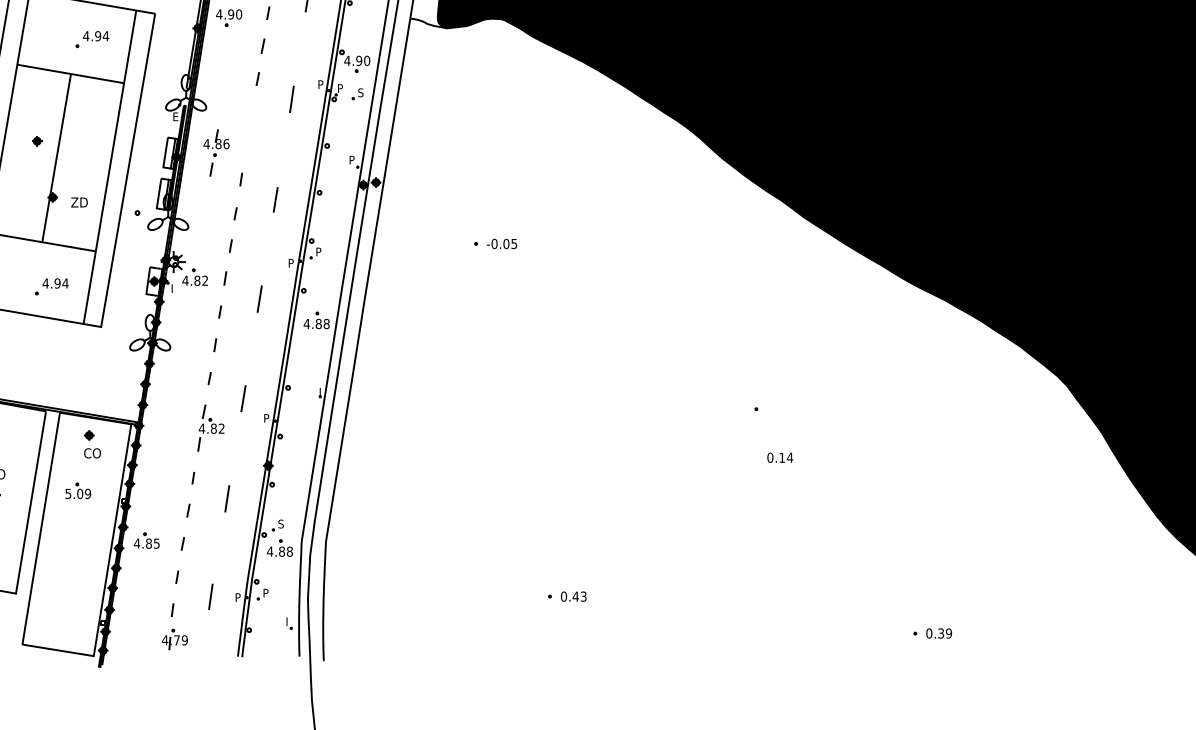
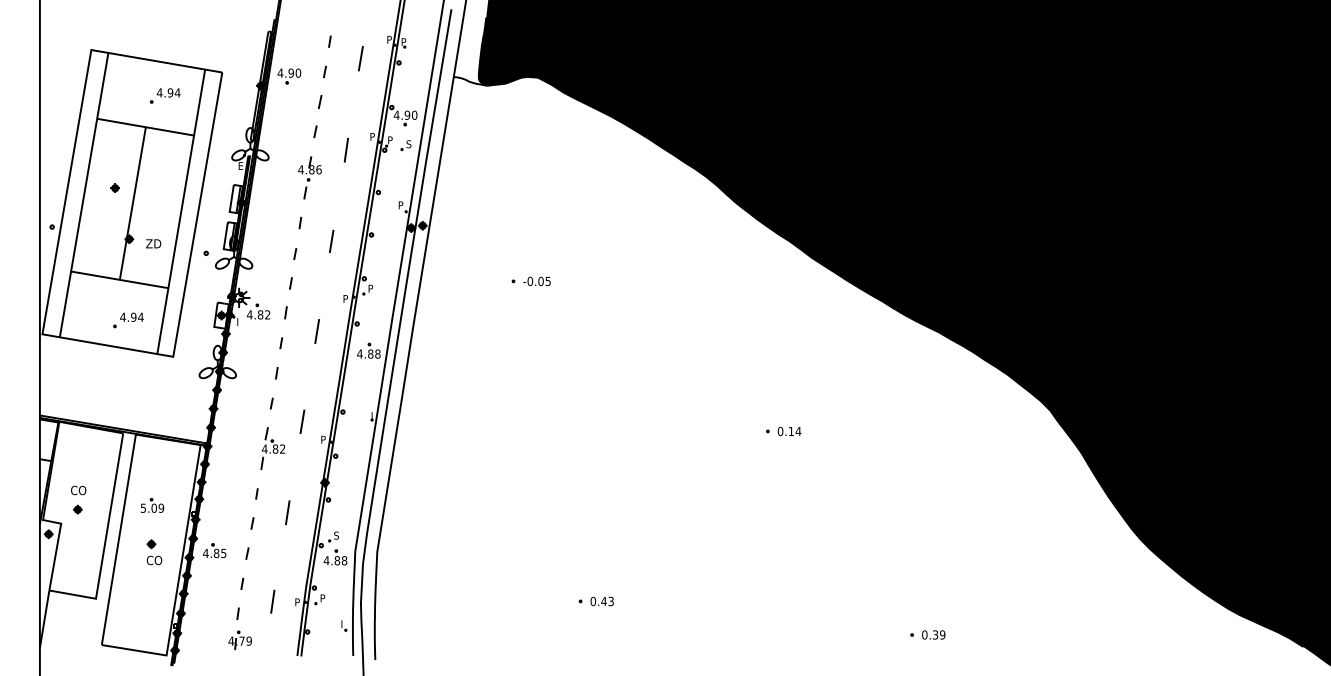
part: (216, 152) -> (309, 177), moved
part: (92, 444) -> (154, 552), moved
text: (780, 457) -> (789, 431), moved

